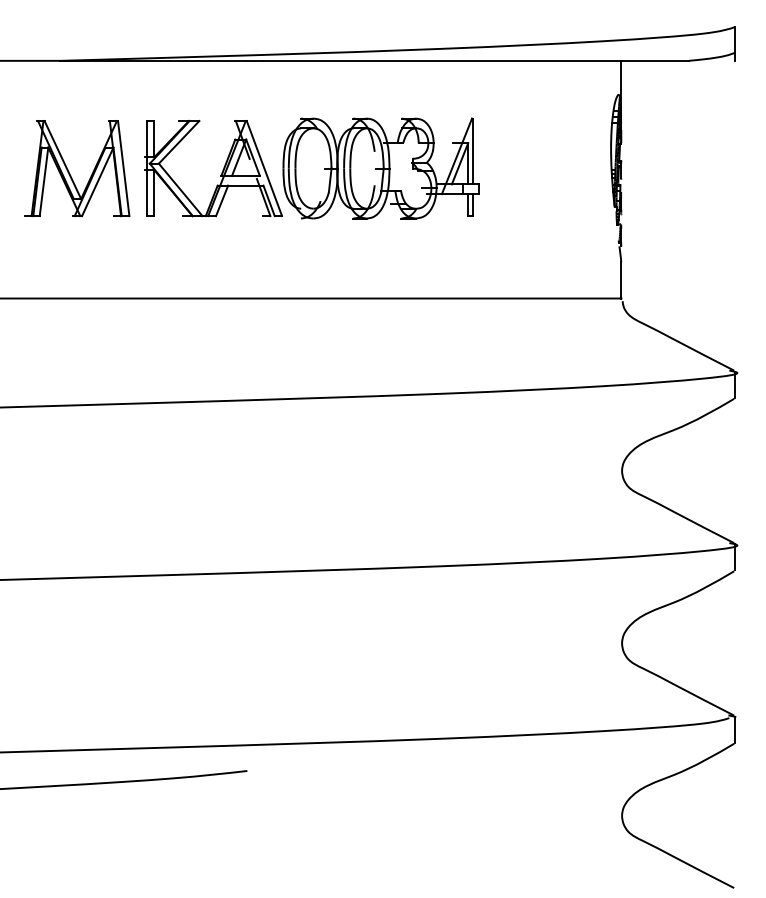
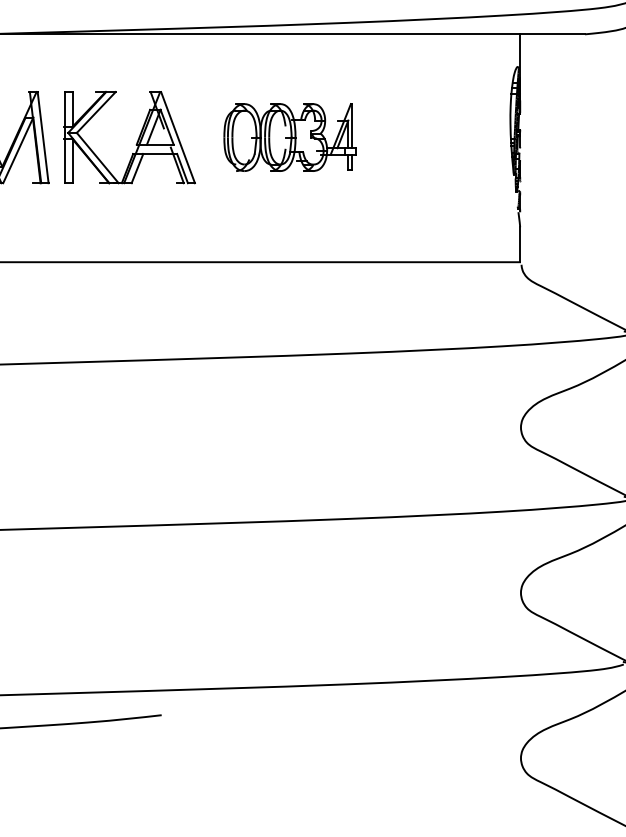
part: (380, 168) -> (289, 137), size x0.7

